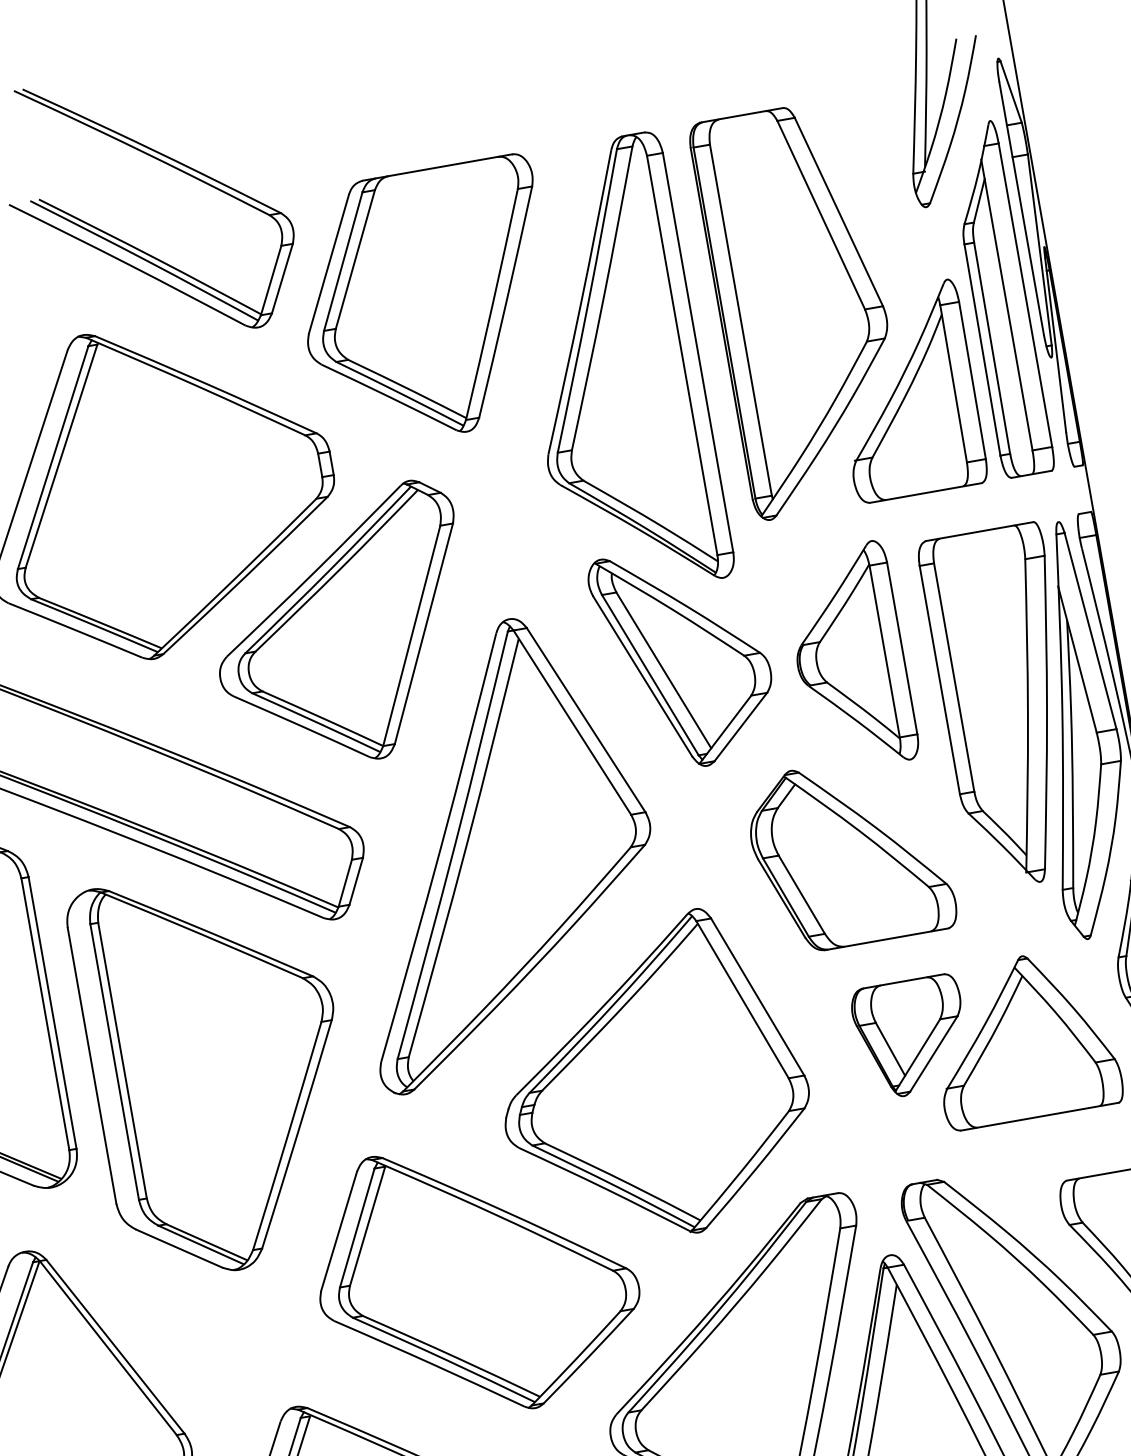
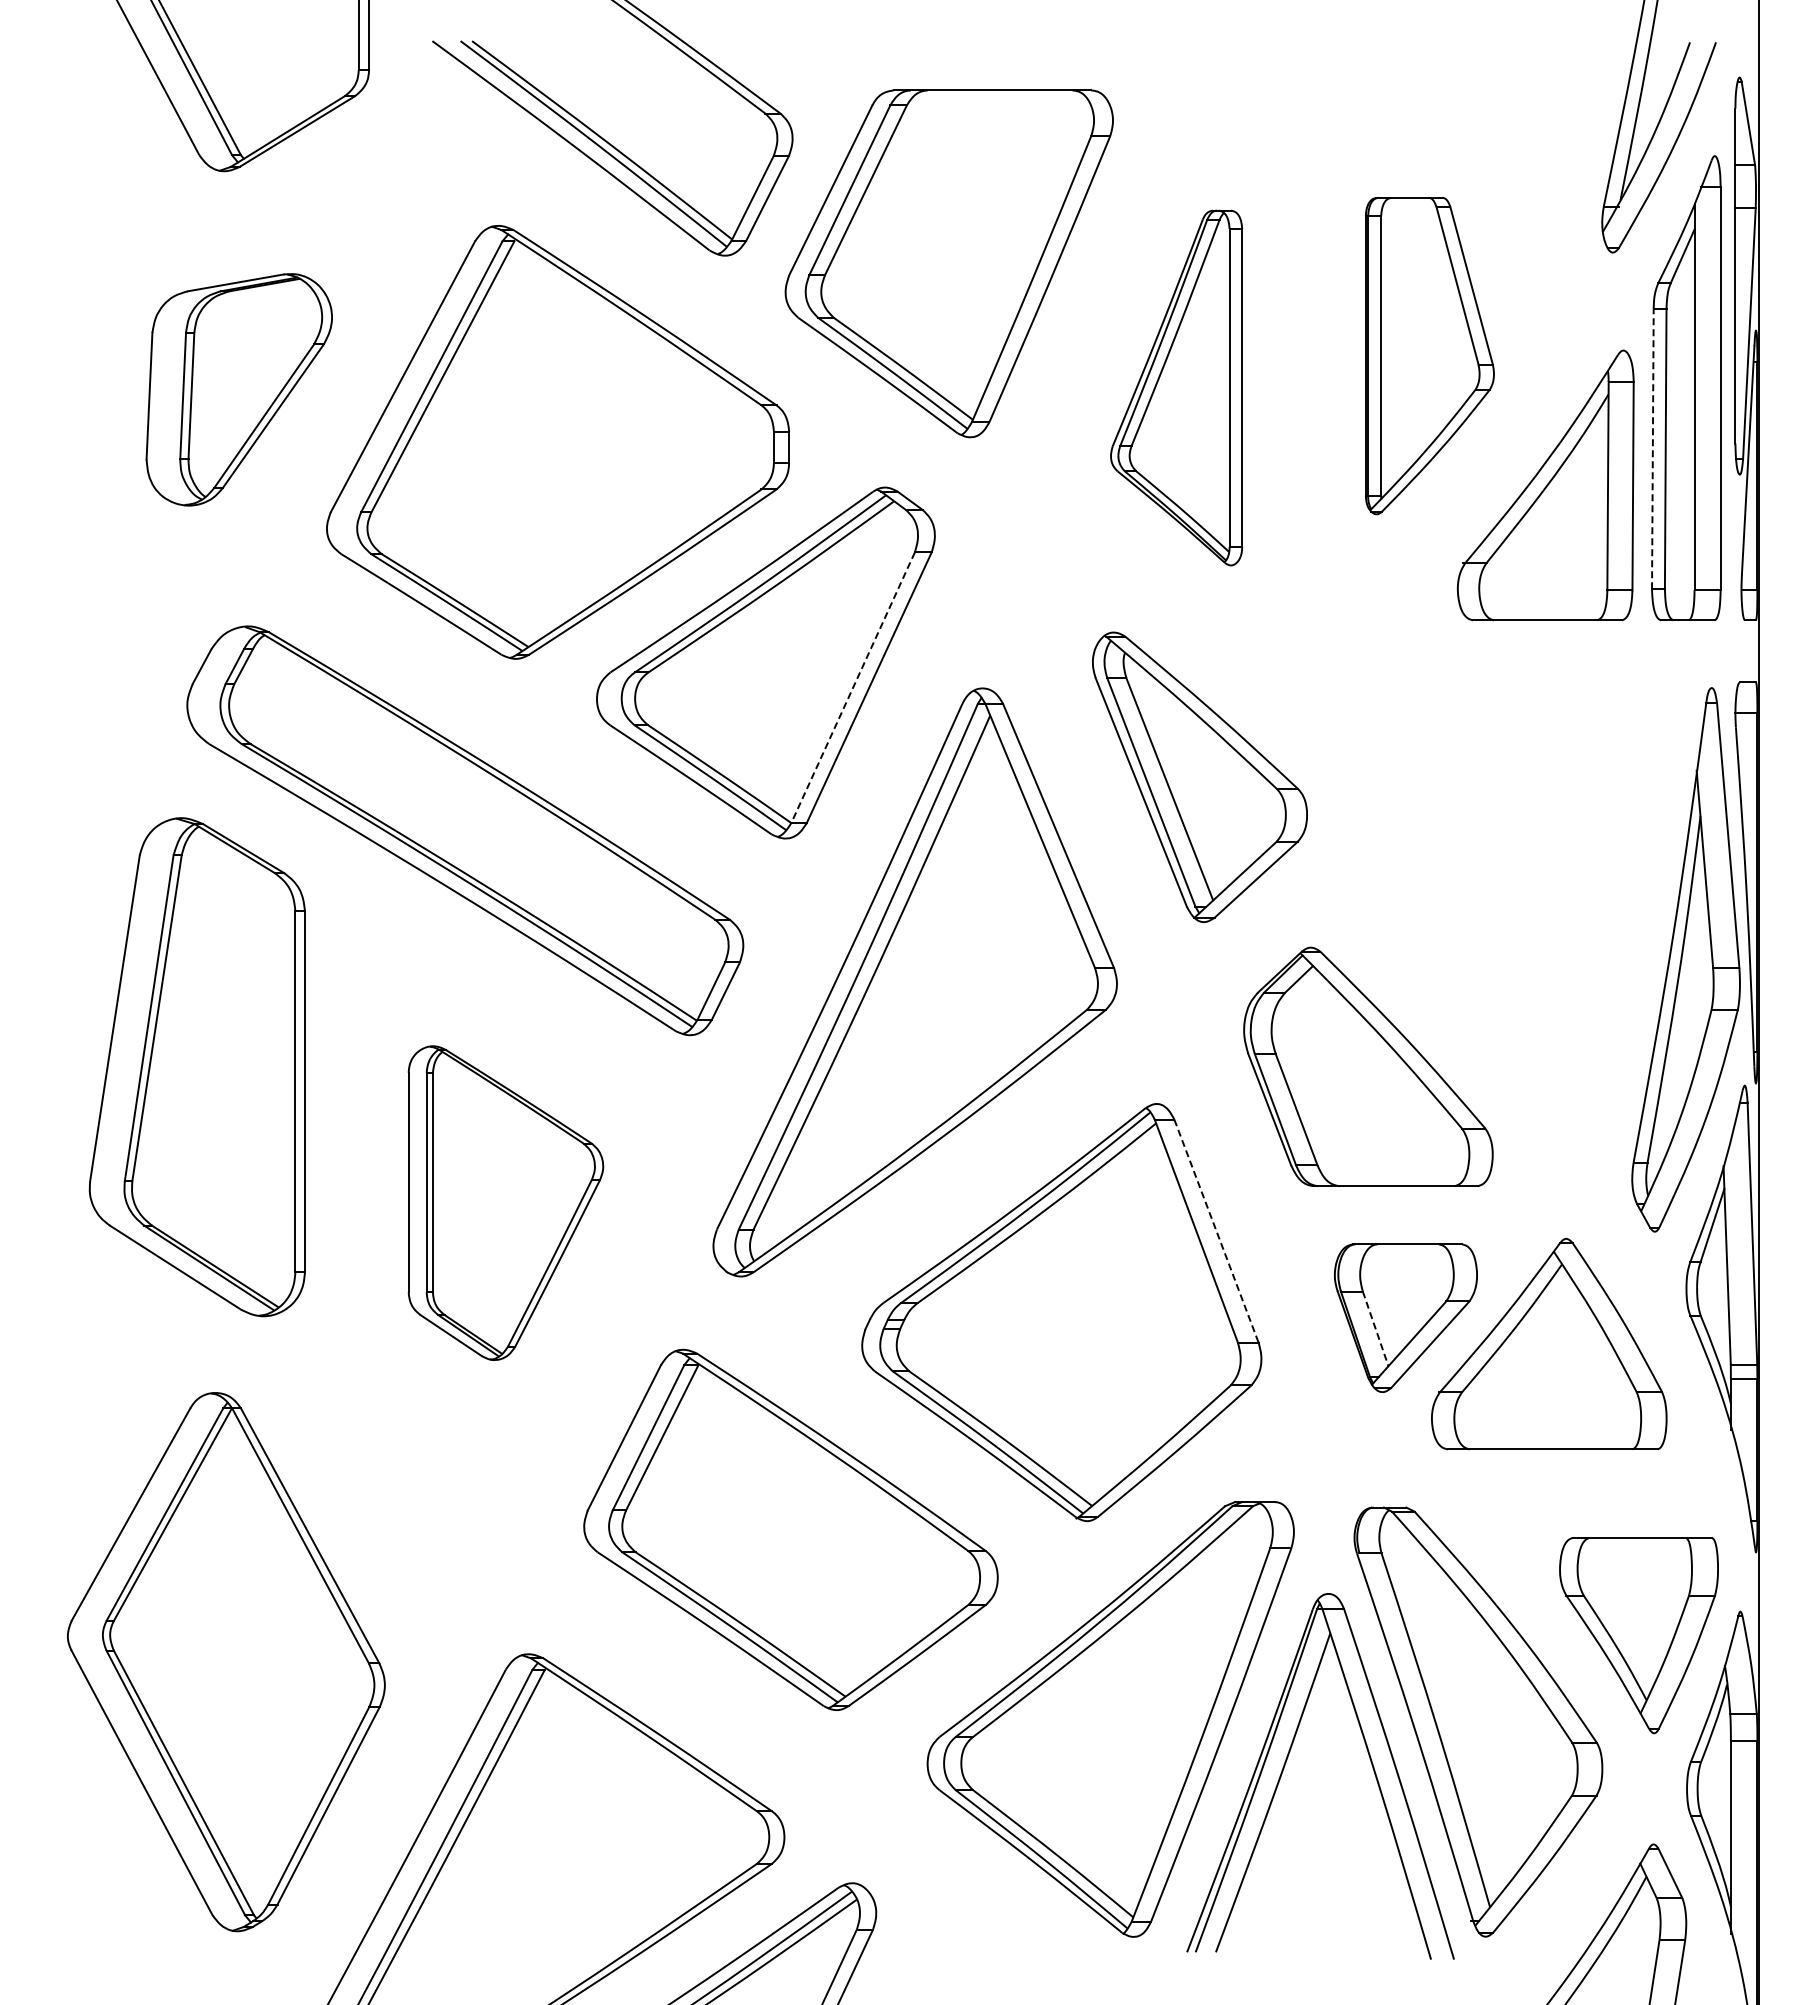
part: (801, 309) -> (1429, 355), size x0.6
line: (982, 349) -> (1652, 448), solid -> dashed
part: (615, 366) -> (1176, 387), size x0.6
line: (412, 635) -> (853, 687), solid -> dashed
part: (850, 657) -> (1412, 815), removed
part: (1008, 706) -> (1605, 914), removed
line: (757, 997) -> (1216, 1231), solid -> dashed
line: (890, 1049) -> (1375, 1329), solid -> dashed
part: (218, 1069) -> (505, 1202), size x0.6

